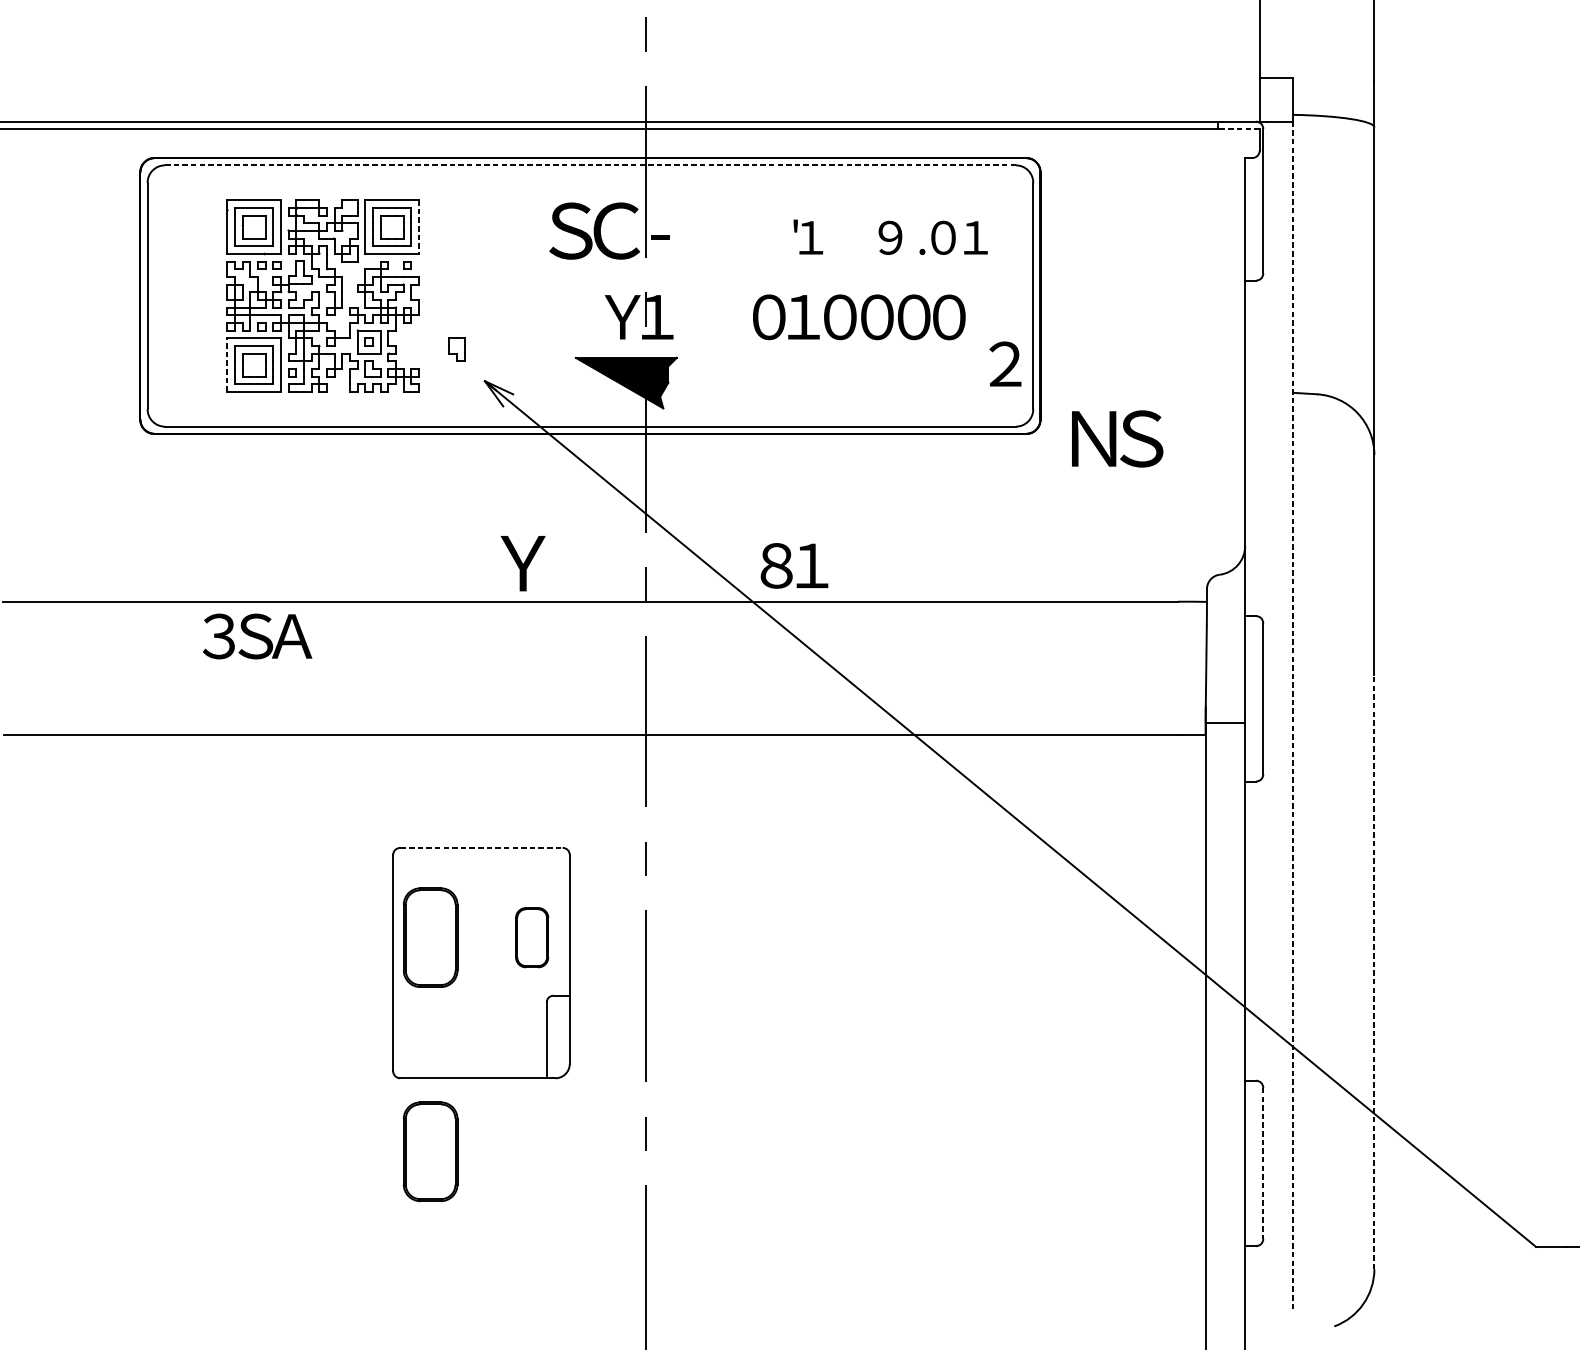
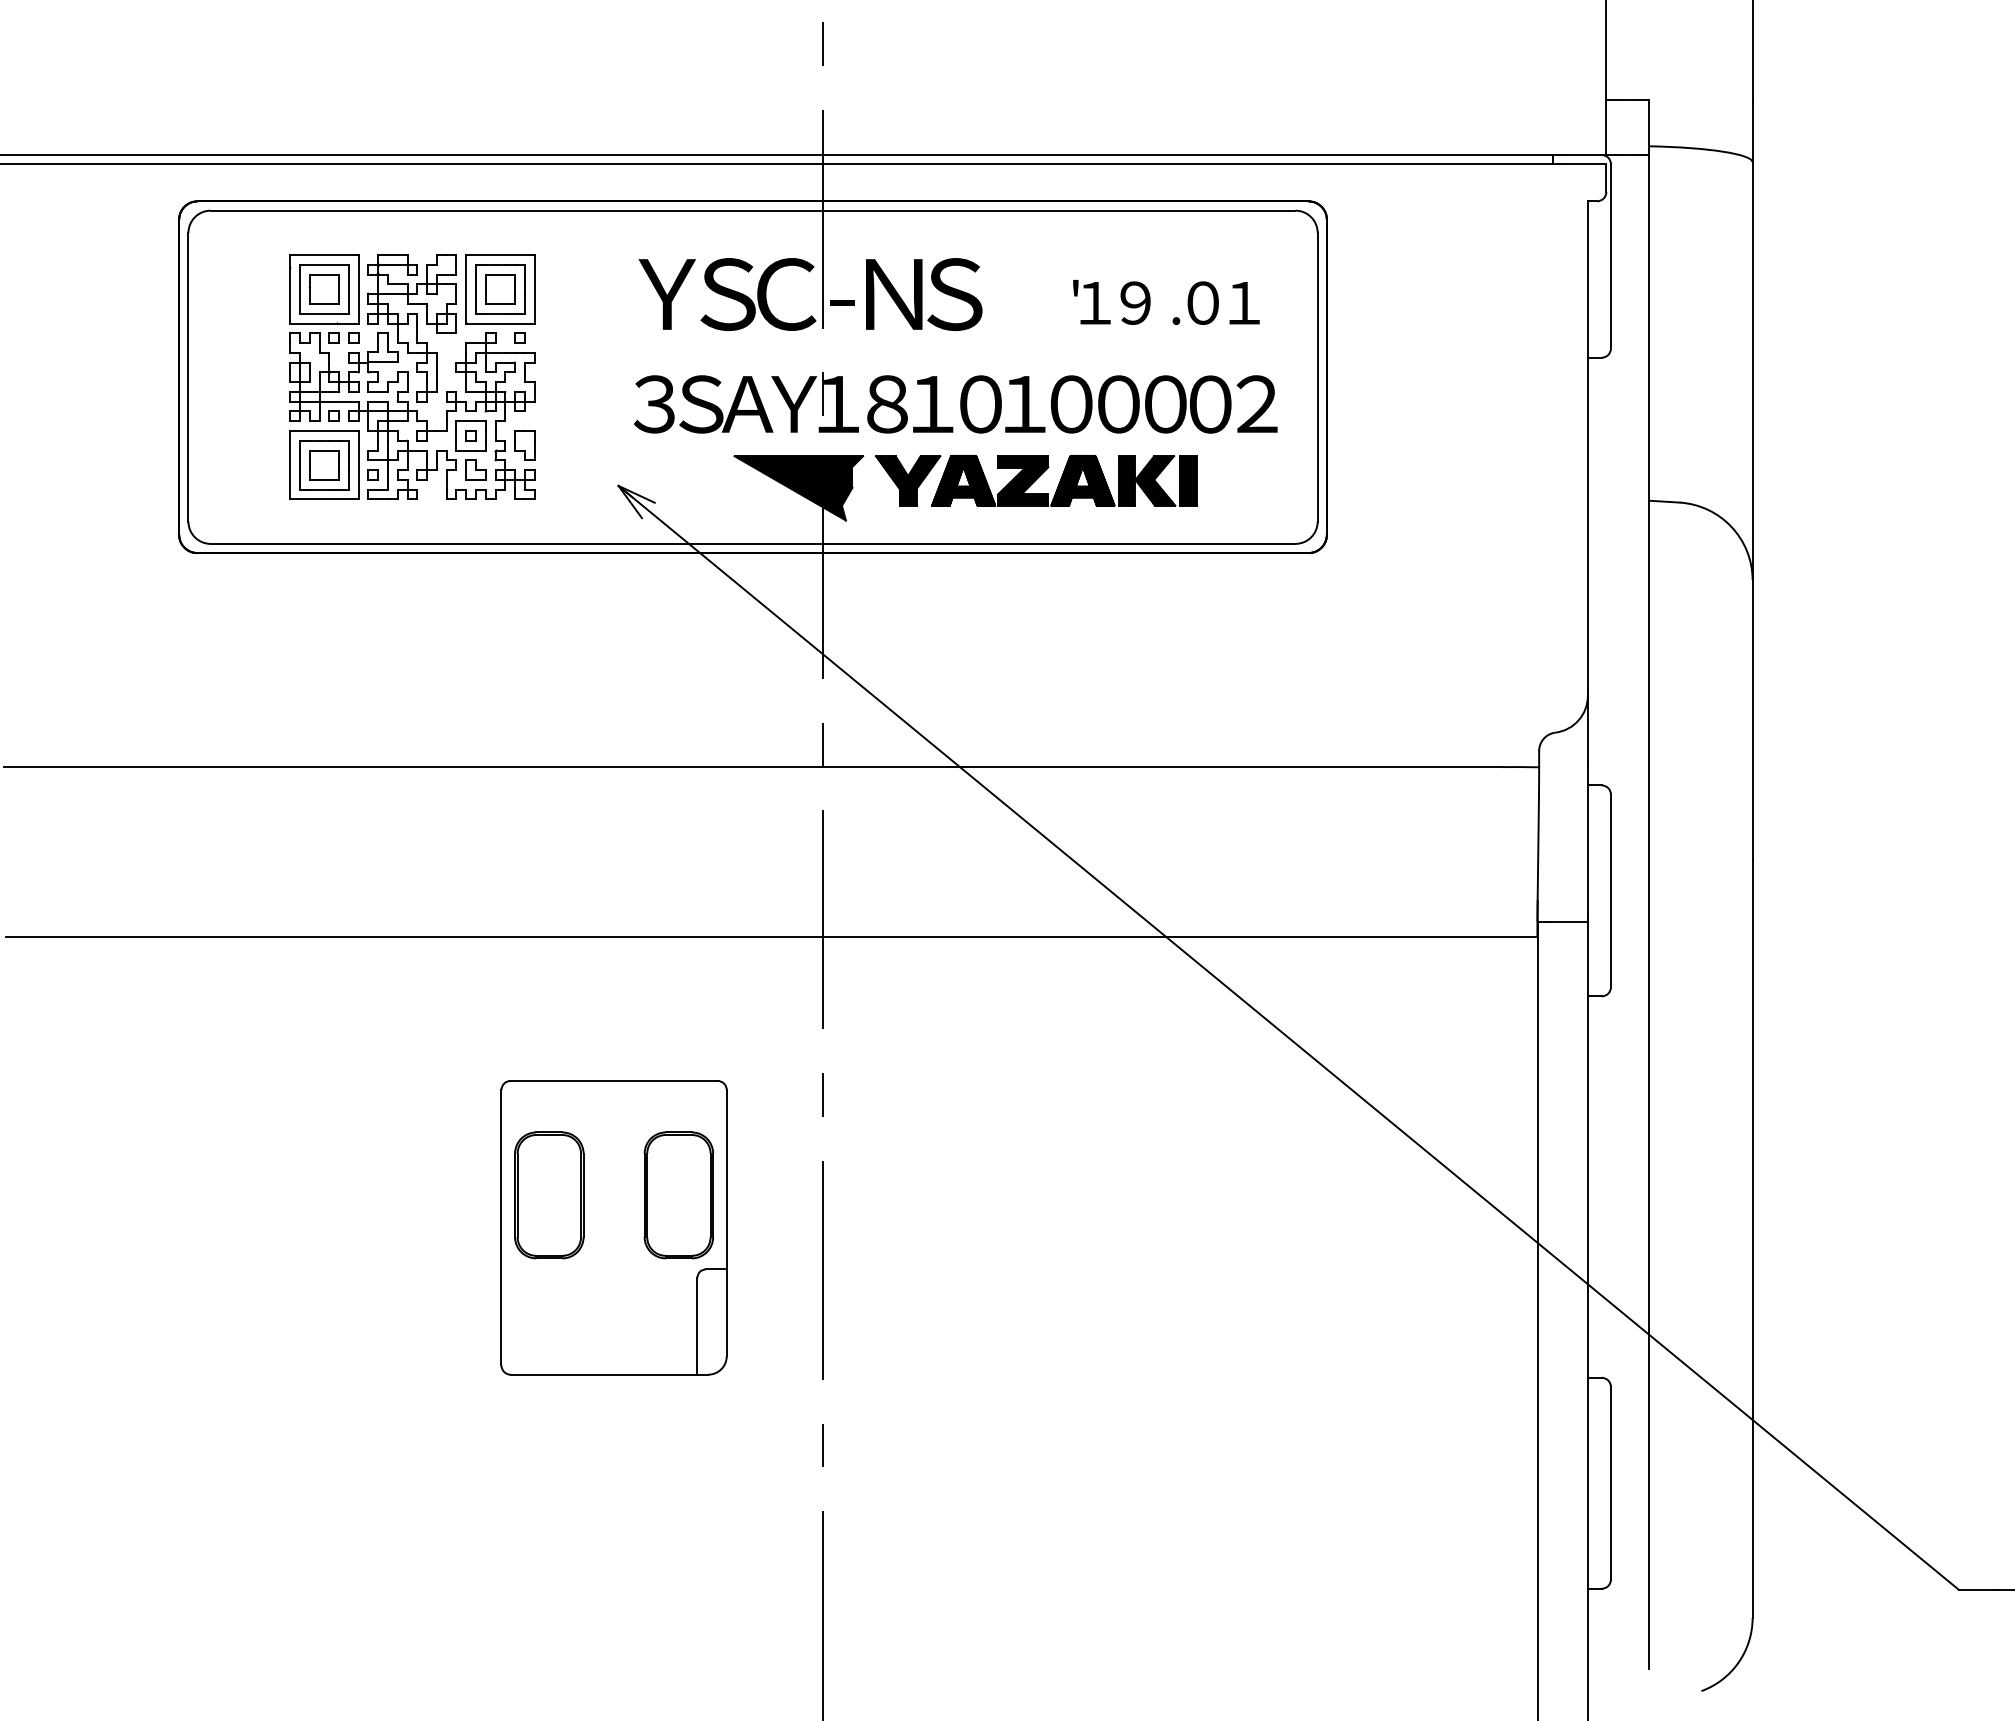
line: (1240, 129) -> (1582, 164), dashed -> solid
line: (590, 165) -> (753, 210), dashed -> solid
line: (419, 227) -> (534, 289), dashed -> solid
text: (808, 237) -> (1091, 302), moved
part: (456, 349) -> (524, 445), moved
text: (1004, 363) -> (1256, 403), moved
line: (227, 364) -> (290, 464), dashed -> solid
part: (812, 376) -> (1036, 480), added
text: (1117, 438) -> (924, 294), moved
text: (522, 563) -> (666, 294), moved
text: (794, 565) -> (910, 404), moved
text: (257, 636) -> (703, 404), moved
line: (1292, 715) -> (1648, 912), dashed -> solid
line: (481, 847) -> (614, 1080), dashed -> solid
part: (531, 937) -> (678, 1195), size x1.67
line: (1374, 972) -> (1752, 1239), dashed -> solid
part: (430, 1151) -> (549, 1468), removed
line: (1262, 1163) -> (1610, 1483), dashed -> solid

